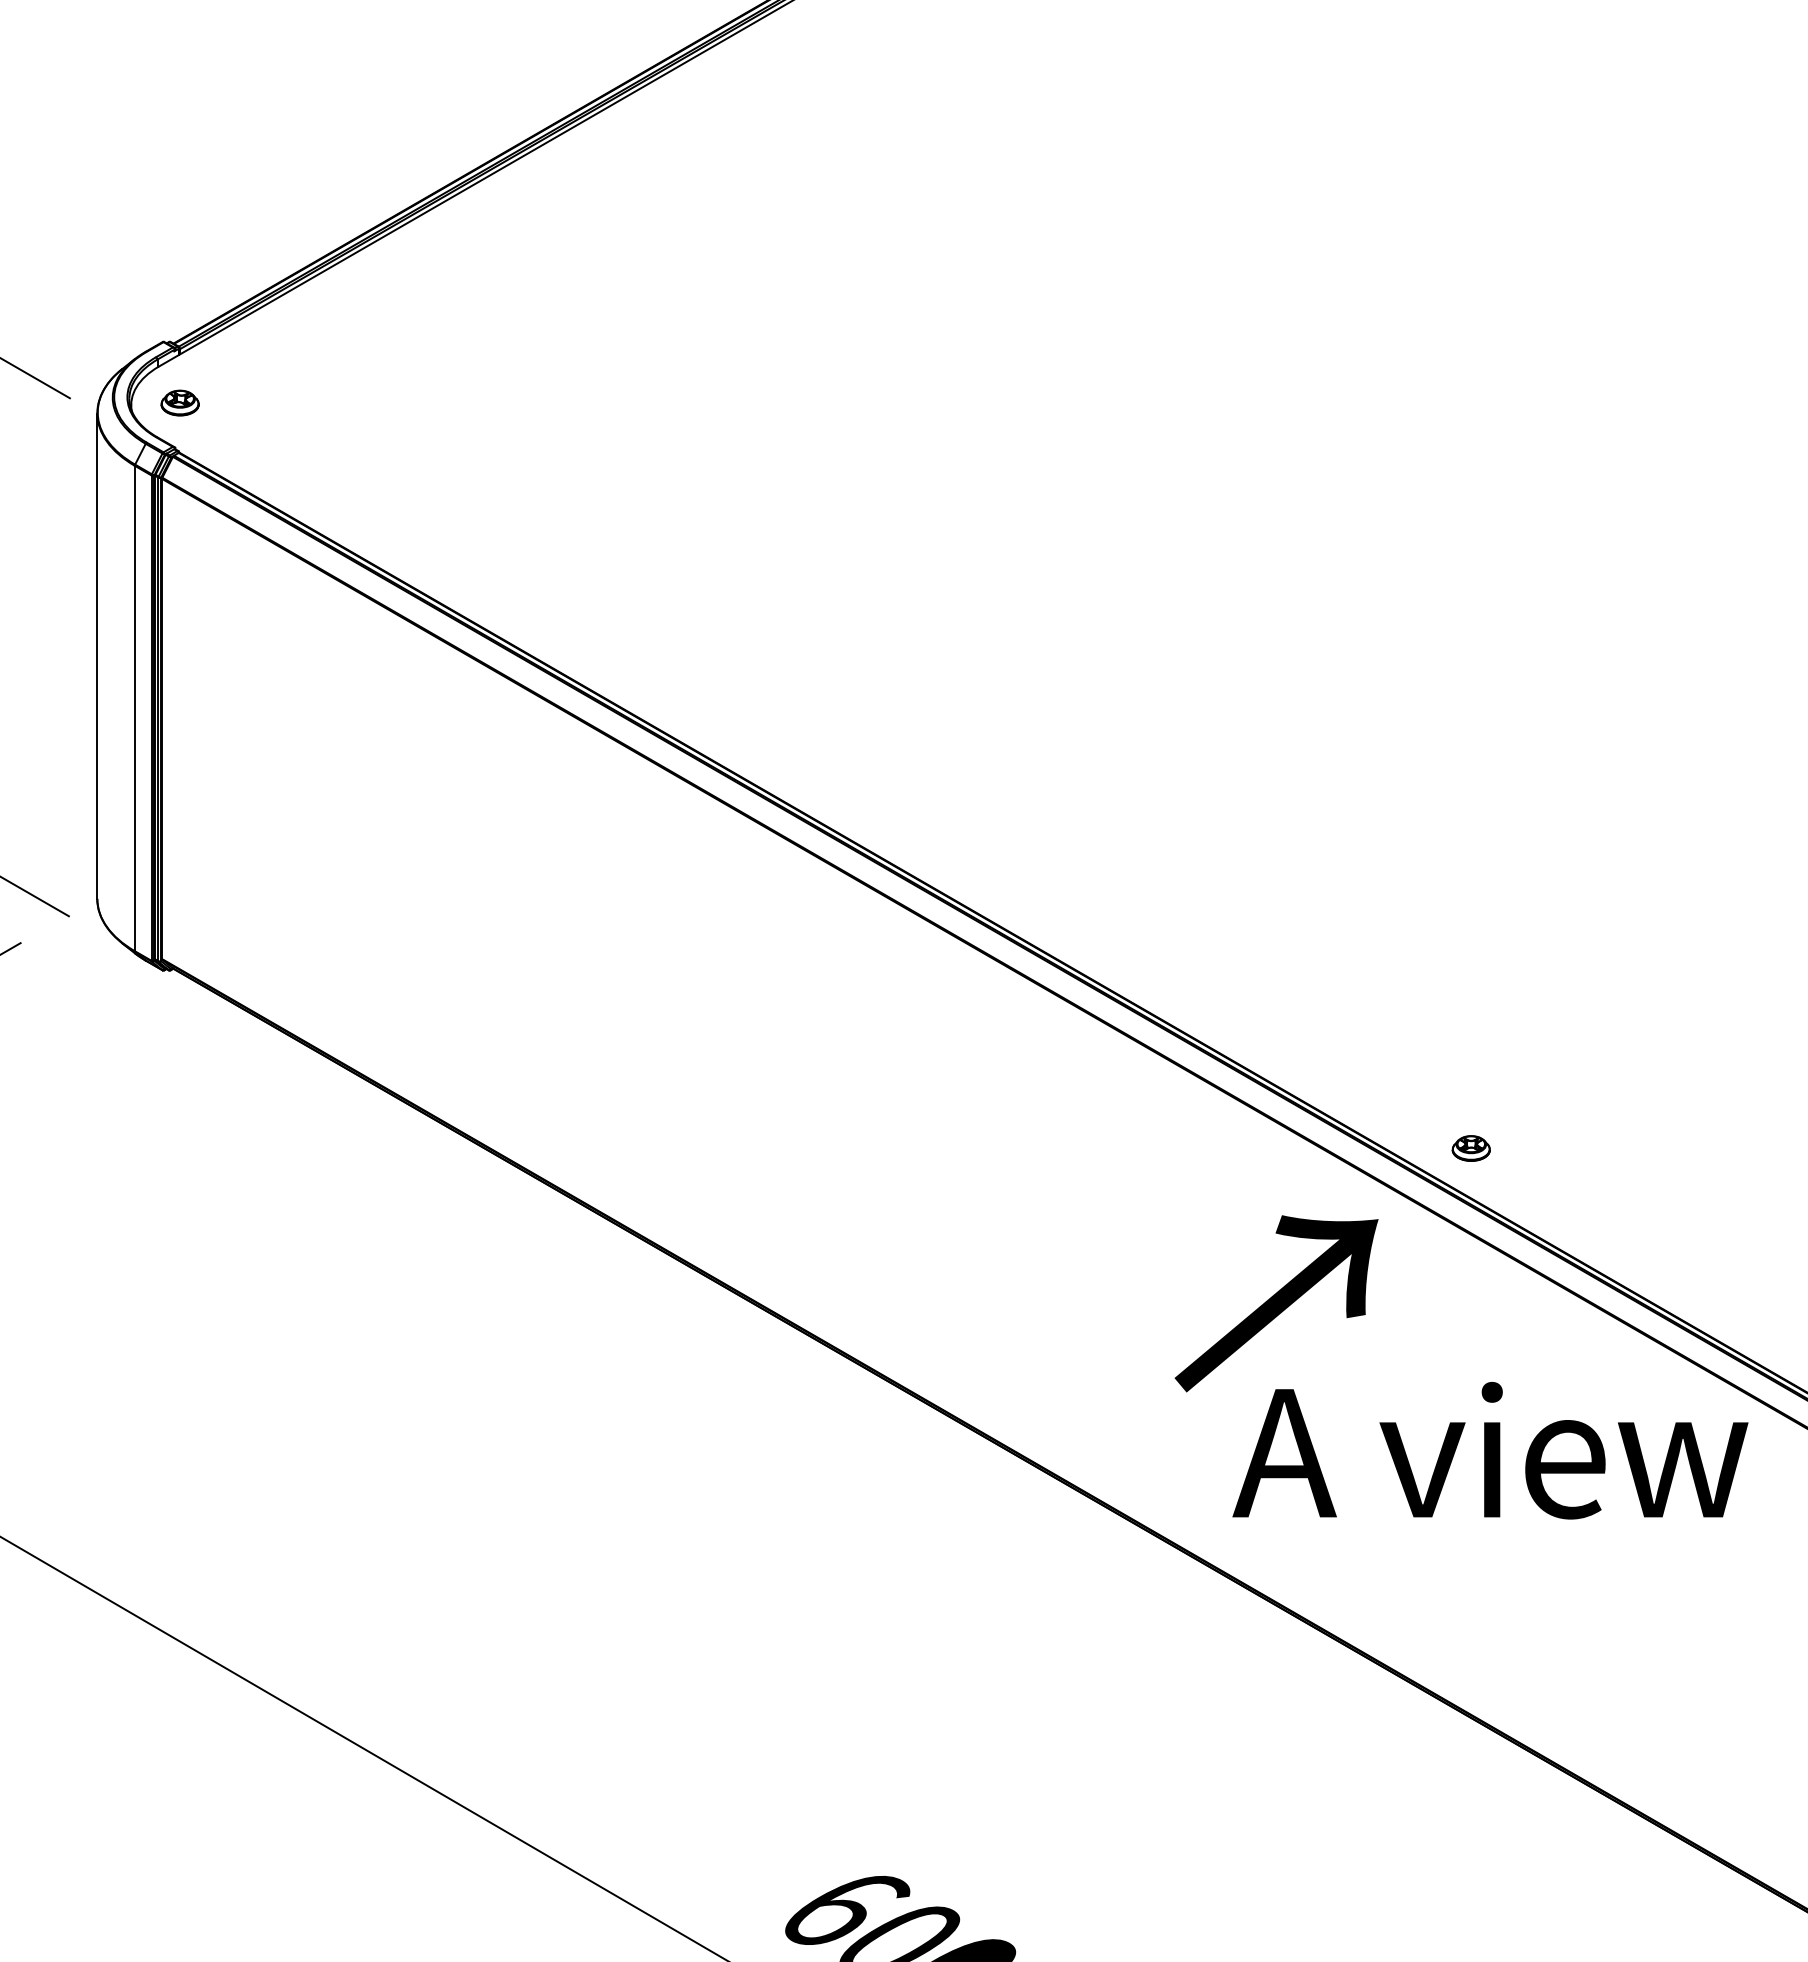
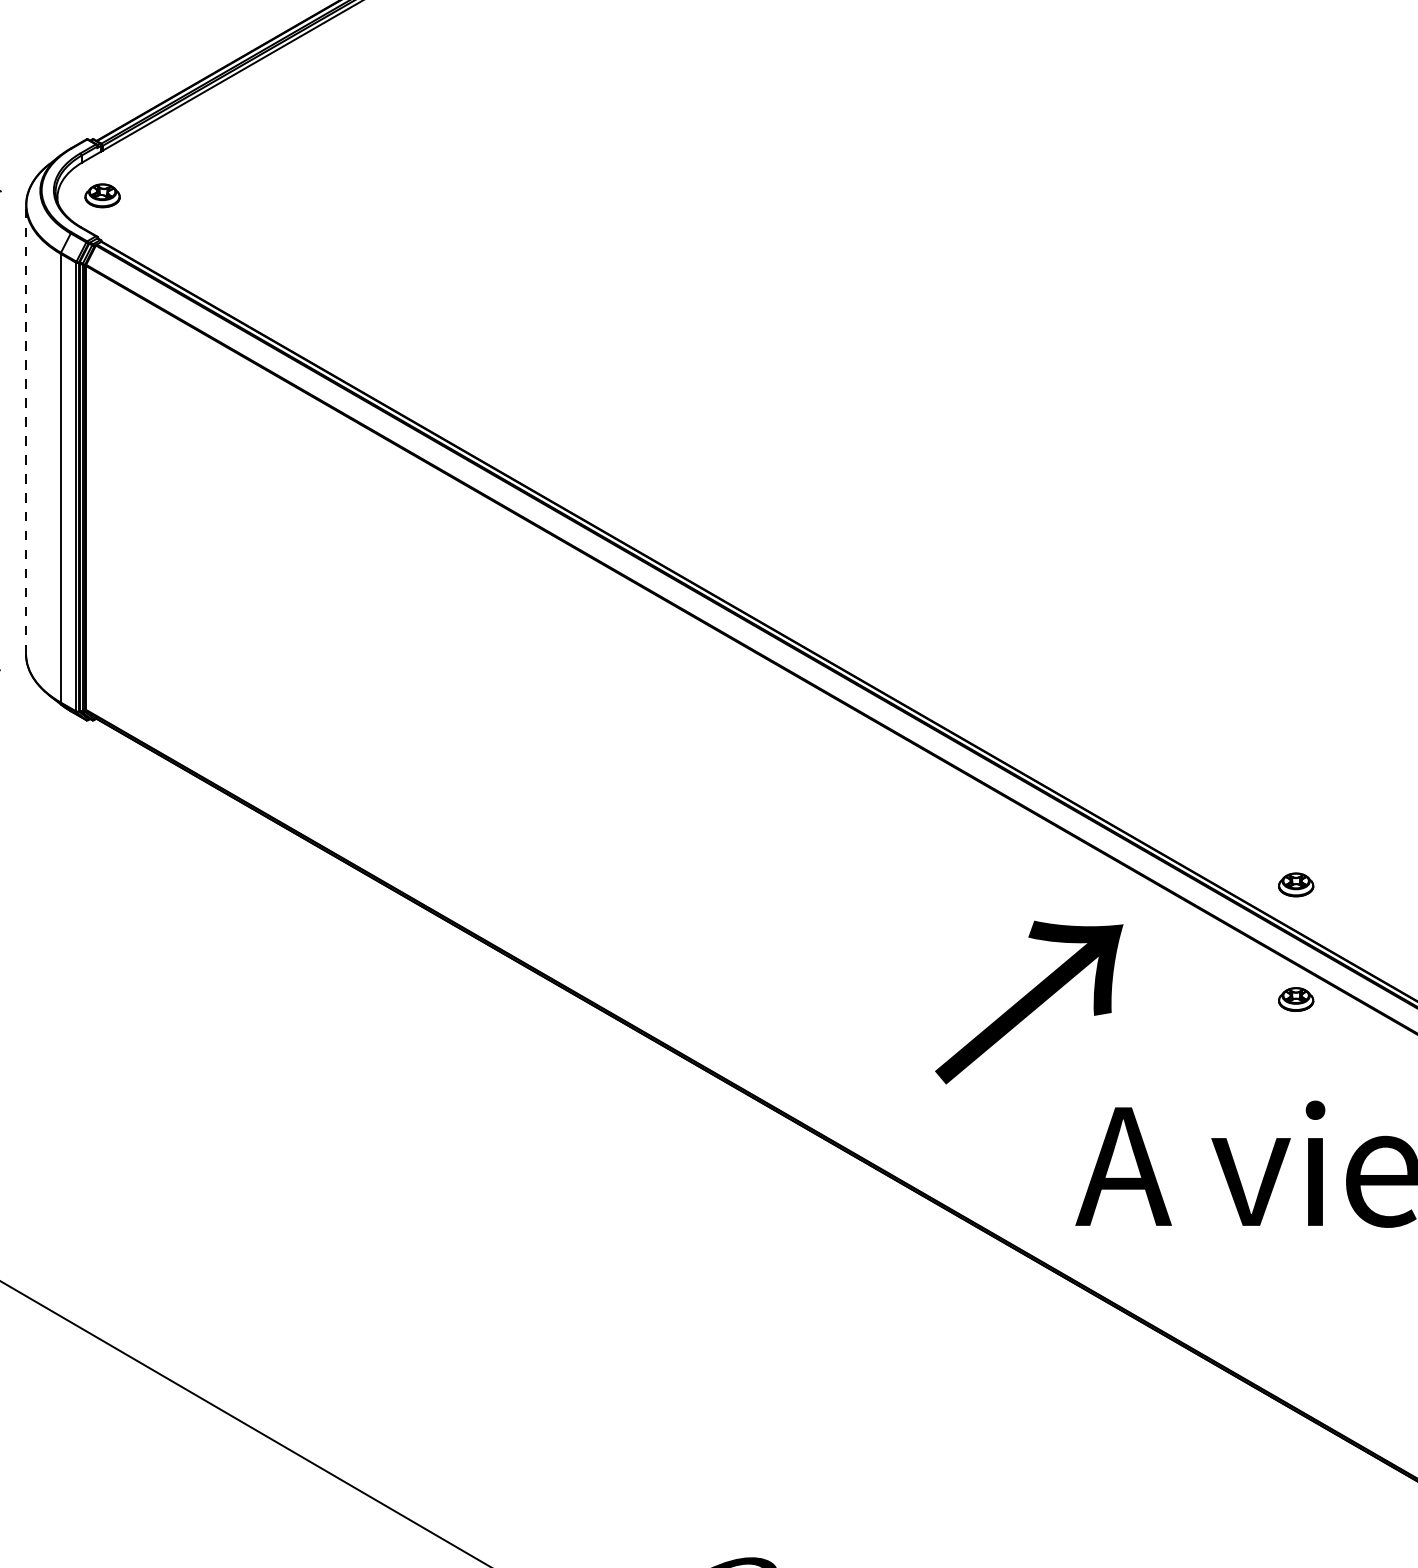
line: (97, 656) -> (26, 430), solid -> dashed
part: (1470, 1272) -> (1295, 999), added
text: (1276, 1303) -> (1029, 1002), moved

